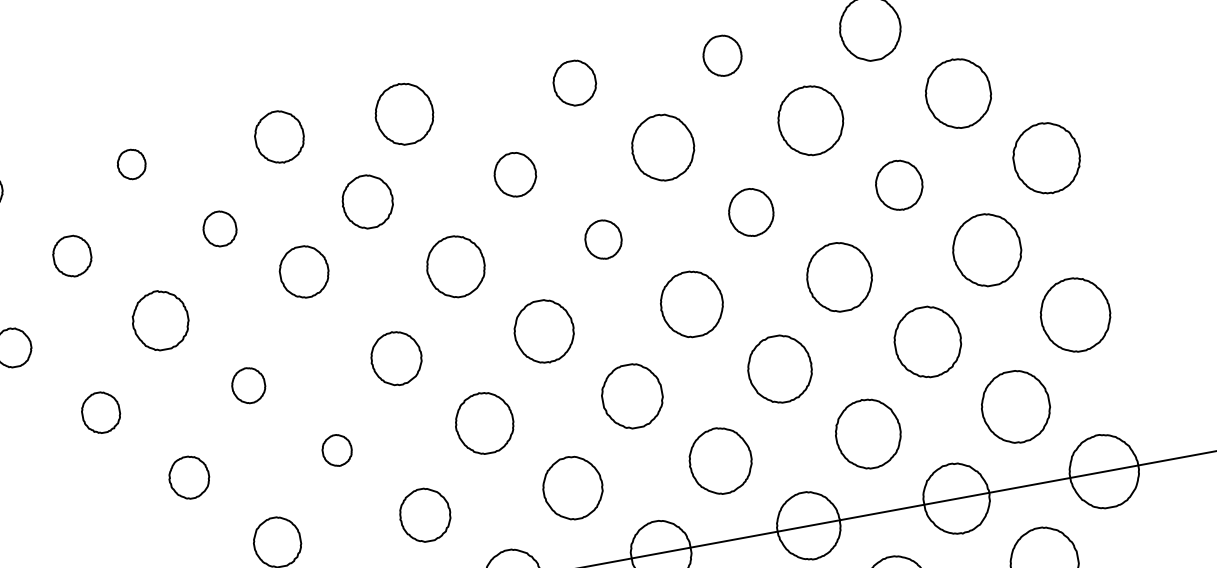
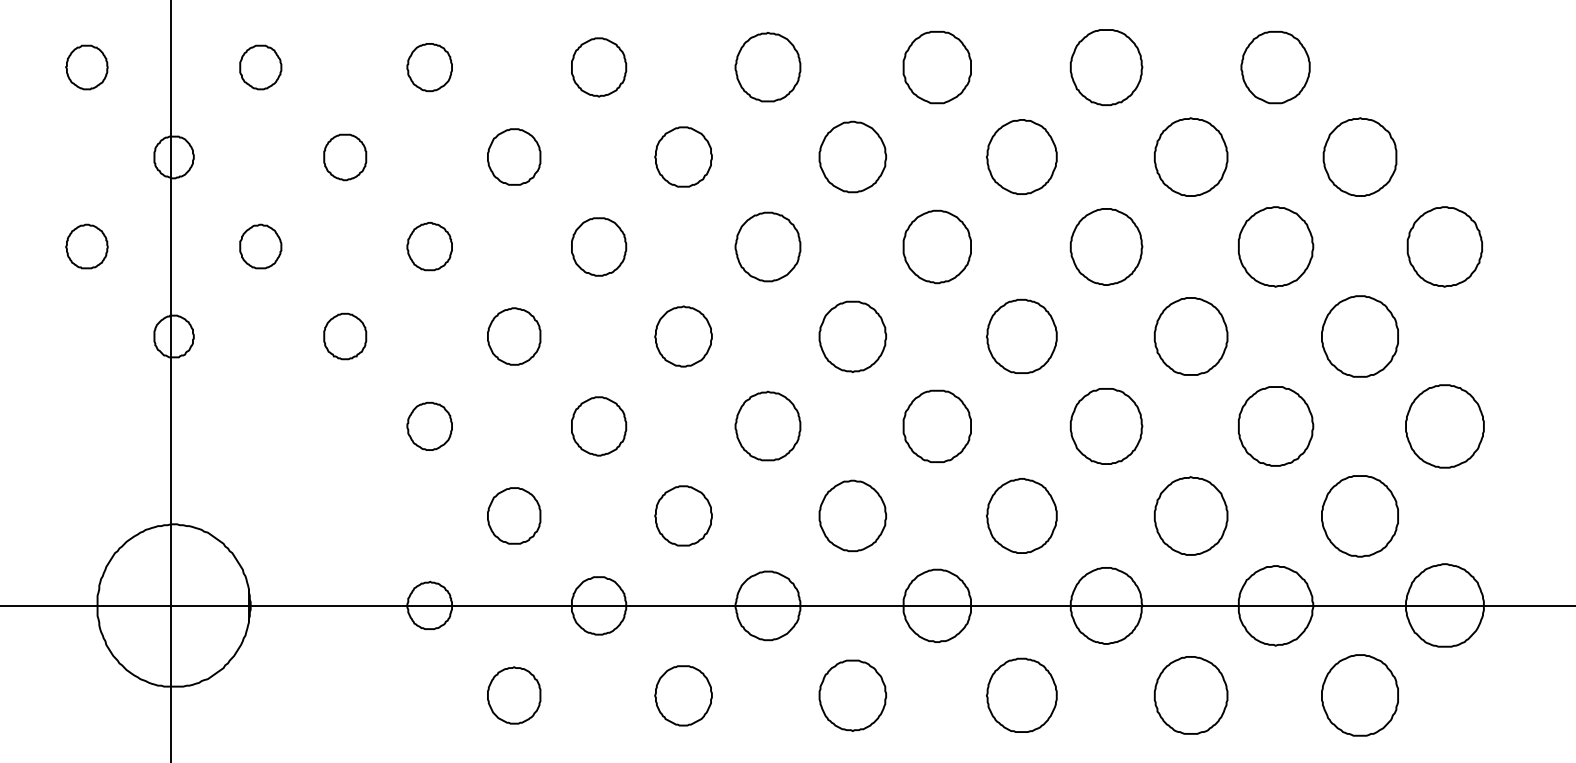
part: (722, 55) -> (1106, 67), size x1.67
part: (574, 83) -> (936, 67), size x1.43
part: (403, 114) -> (767, 67), moved
part: (131, 164) -> (429, 67), size x1.43
part: (515, 174) -> (852, 156), size x1.43
part: (899, 184) -> (1276, 246), size x1.43
part: (751, 212) -> (1106, 246), size x1.43
part: (220, 228) -> (514, 156), size x1.43
part: (602, 239) -> (936, 246), size x1.67
part: (304, 271) -> (599, 246), moved
part: (160, 320) -> (429, 246), size x0.71
part: (248, 385) -> (514, 336), size x1.43
part: (337, 450) -> (599, 426), size x1.67

